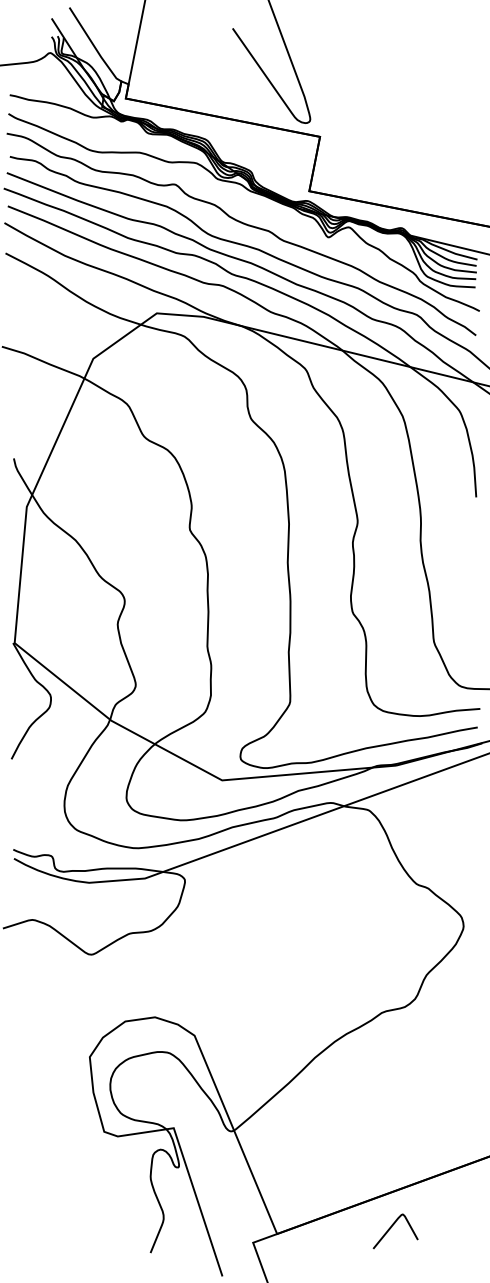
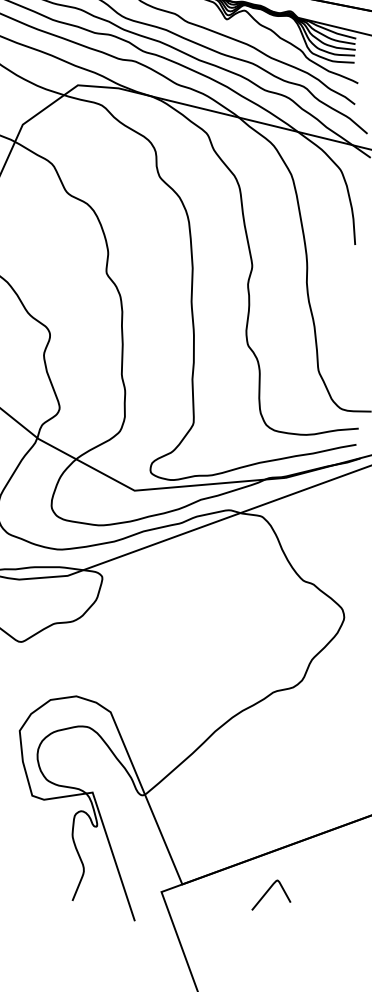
curve: (391, 1228) -> (267, 892), moved

